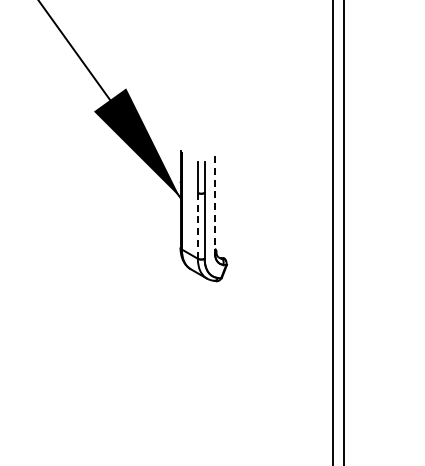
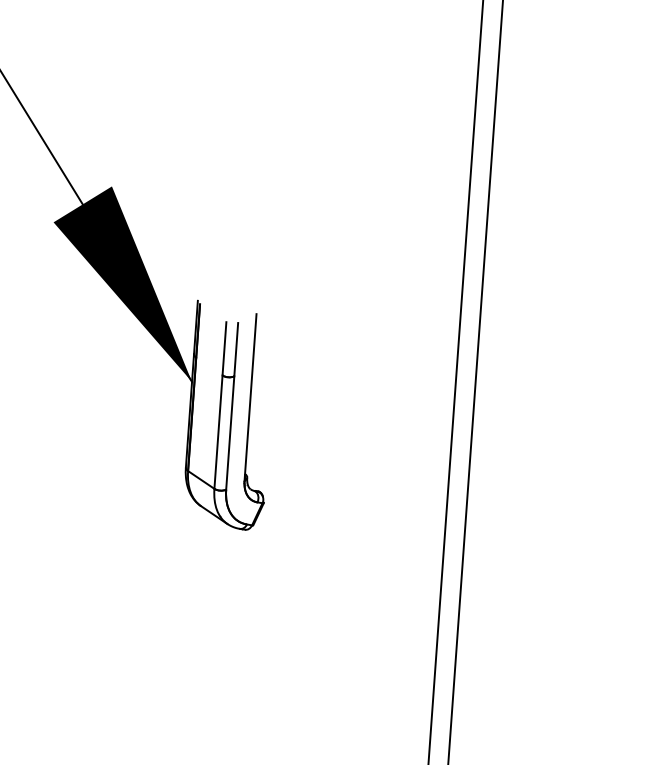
line: (214, 205) -> (249, 399), dashed -> solid
line: (197, 225) -> (217, 431), dashed -> solid

